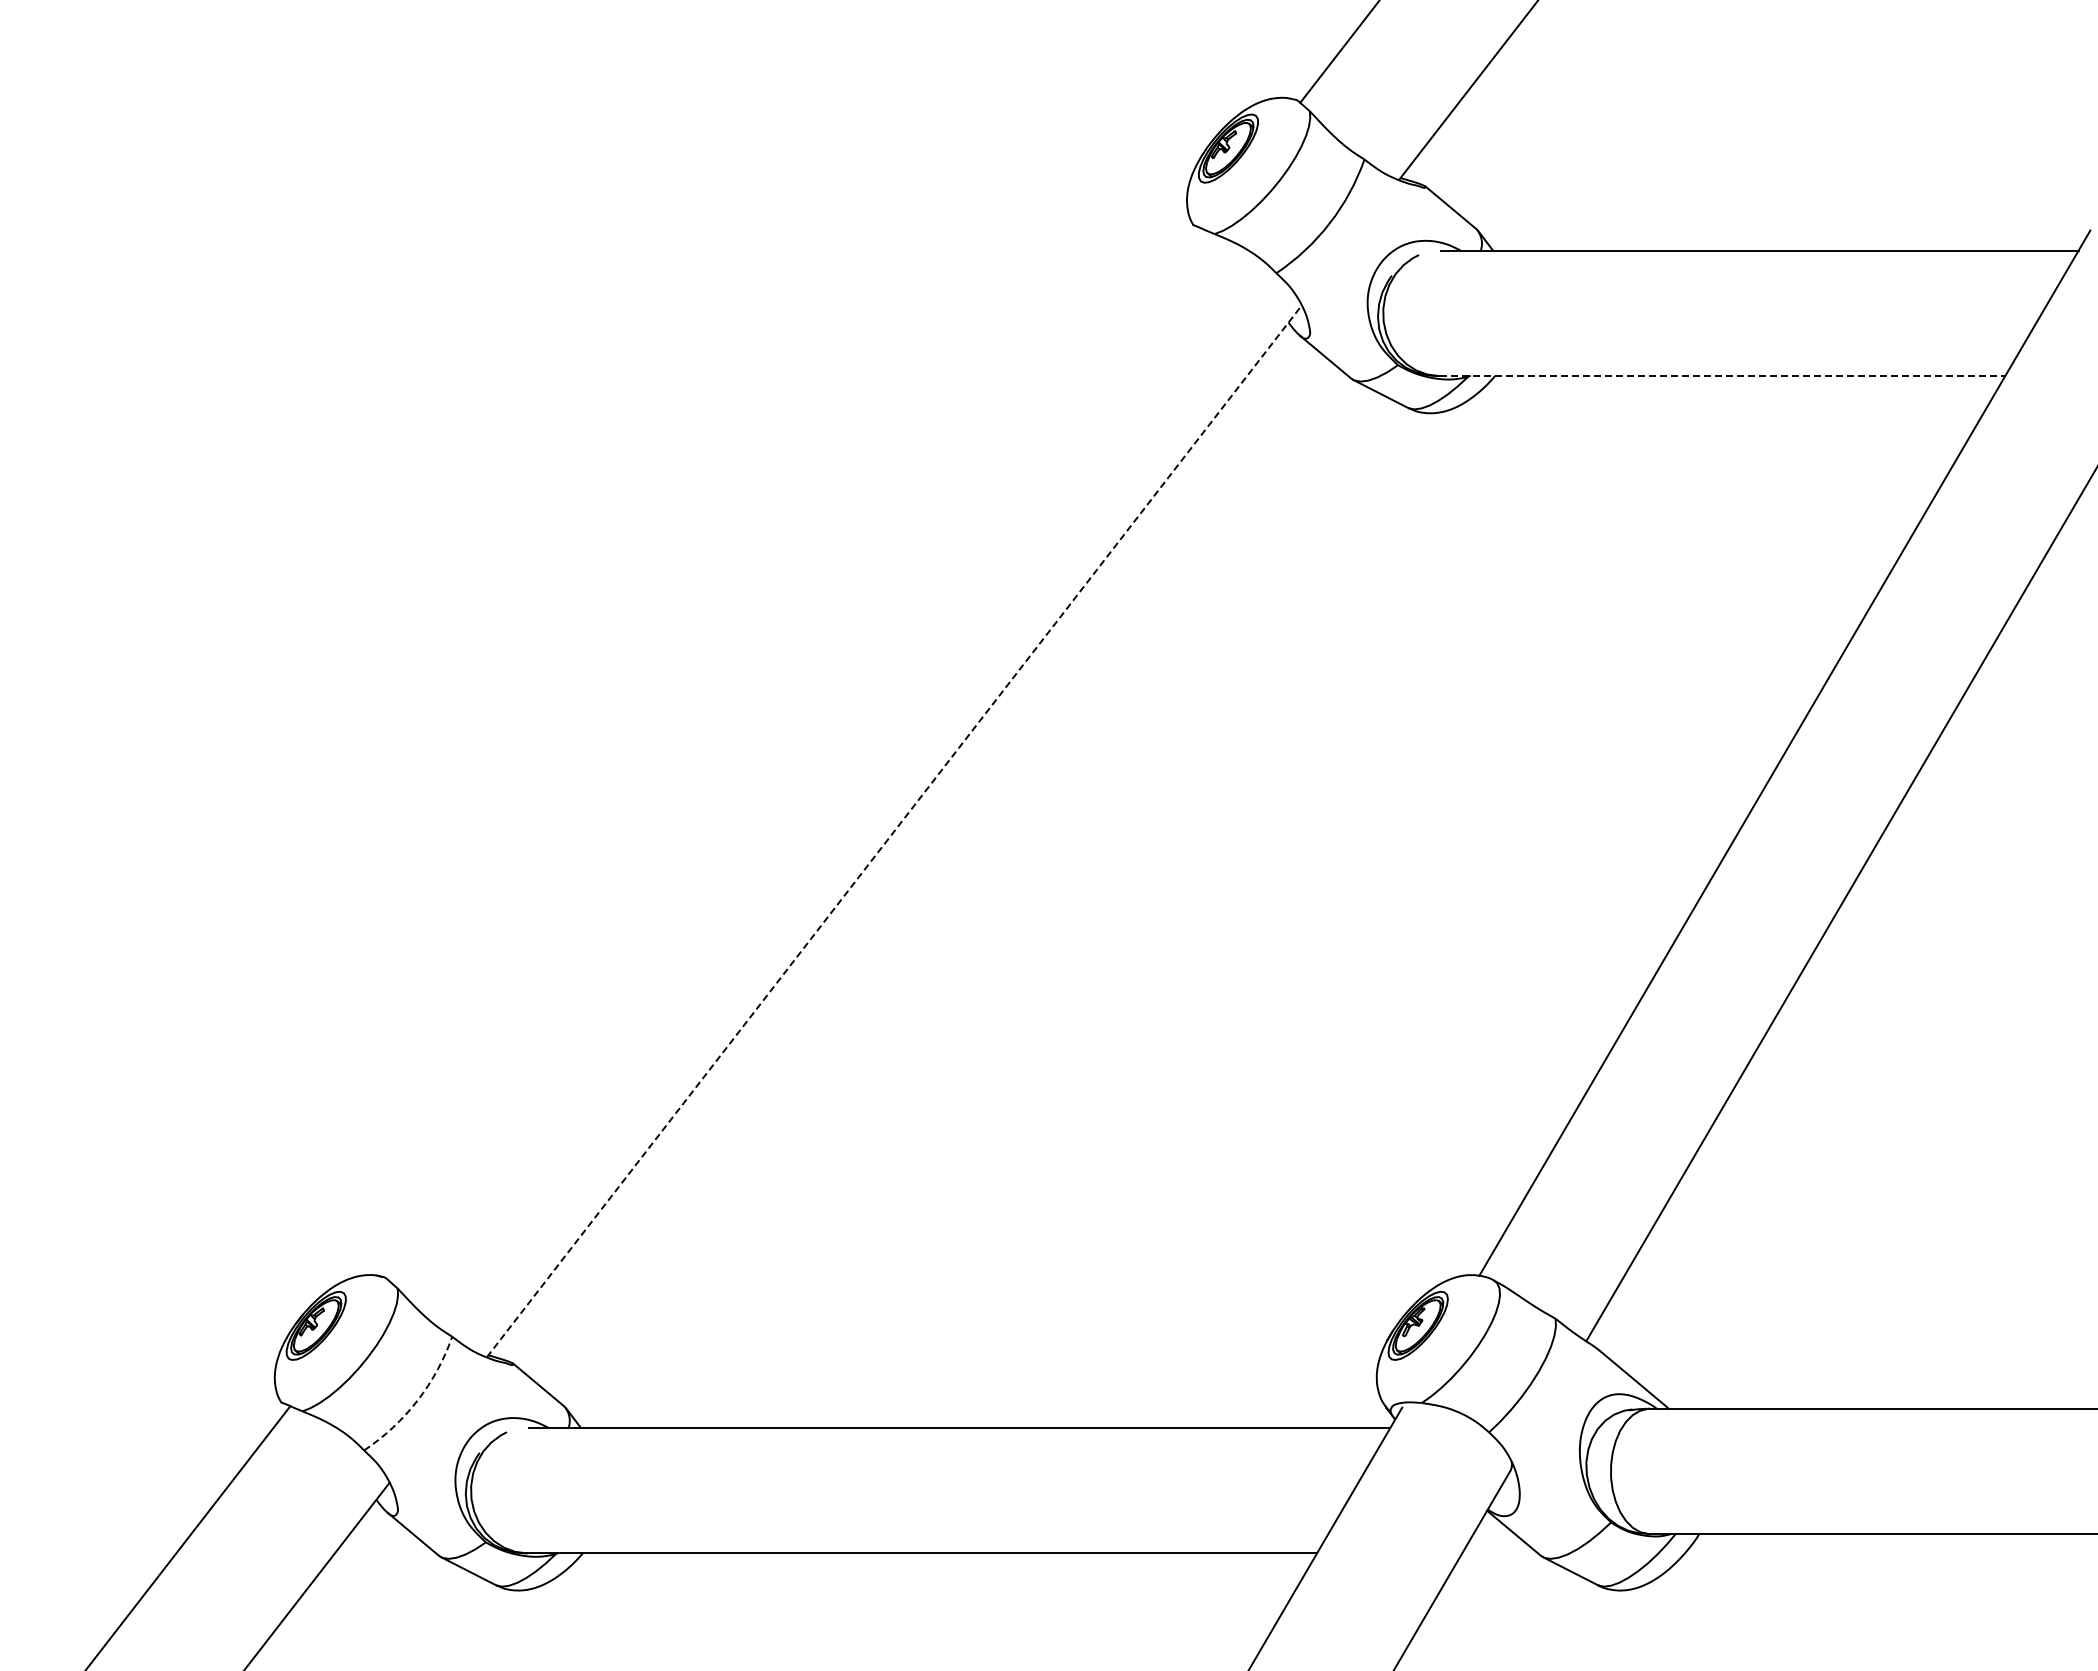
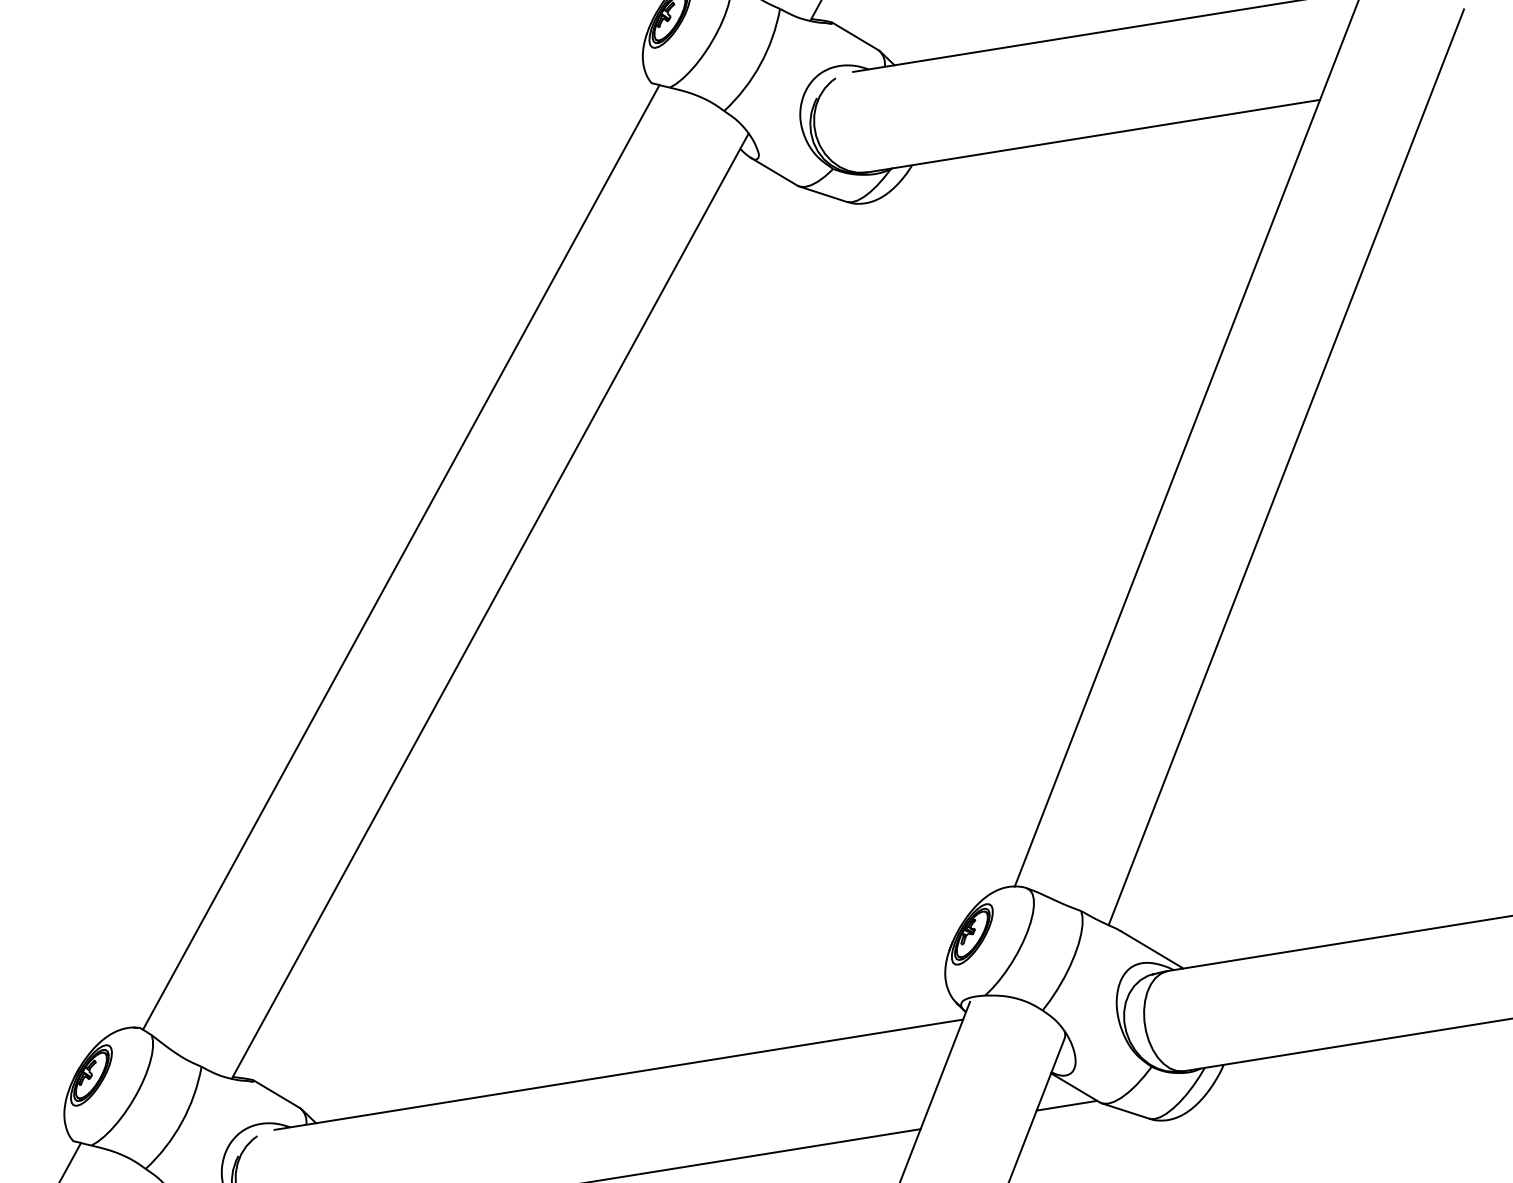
line: (1722, 376) -> (1094, 136), dashed -> solid
line: (795, 754) -> (401, 557), added
line: (894, 830) -> (490, 605), dashed -> solid
arc: (417, 1400) -> (181, 1122), dashed -> solid
line: (1499, 1553) -> (1066, 1105), added

